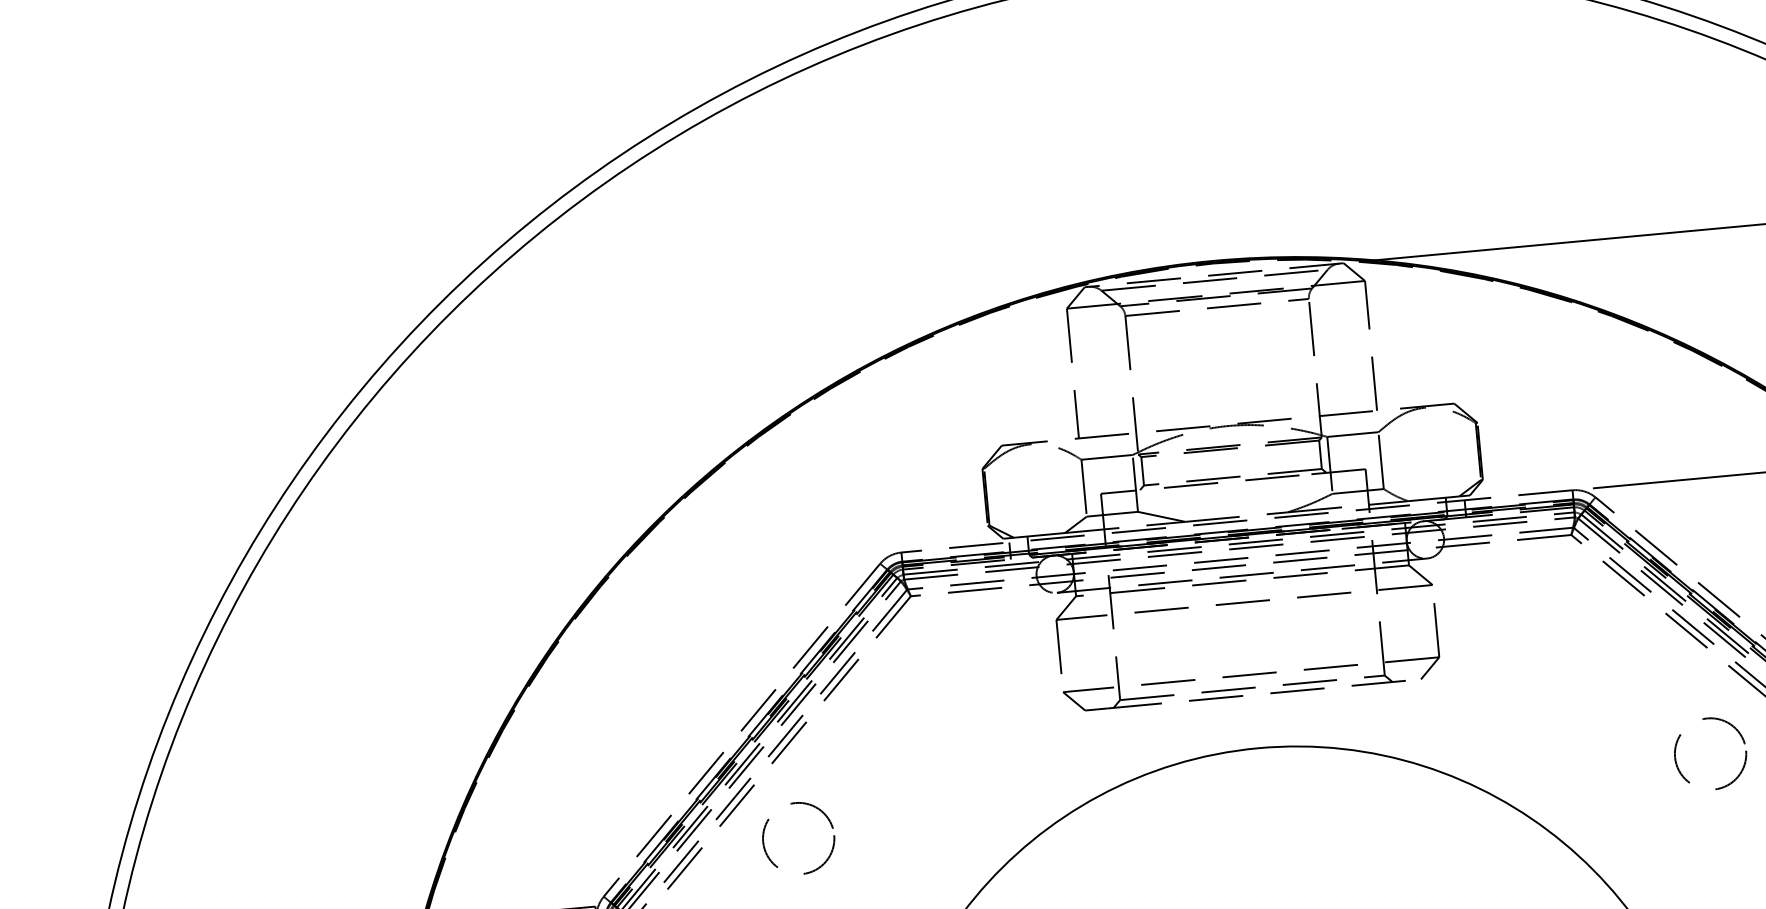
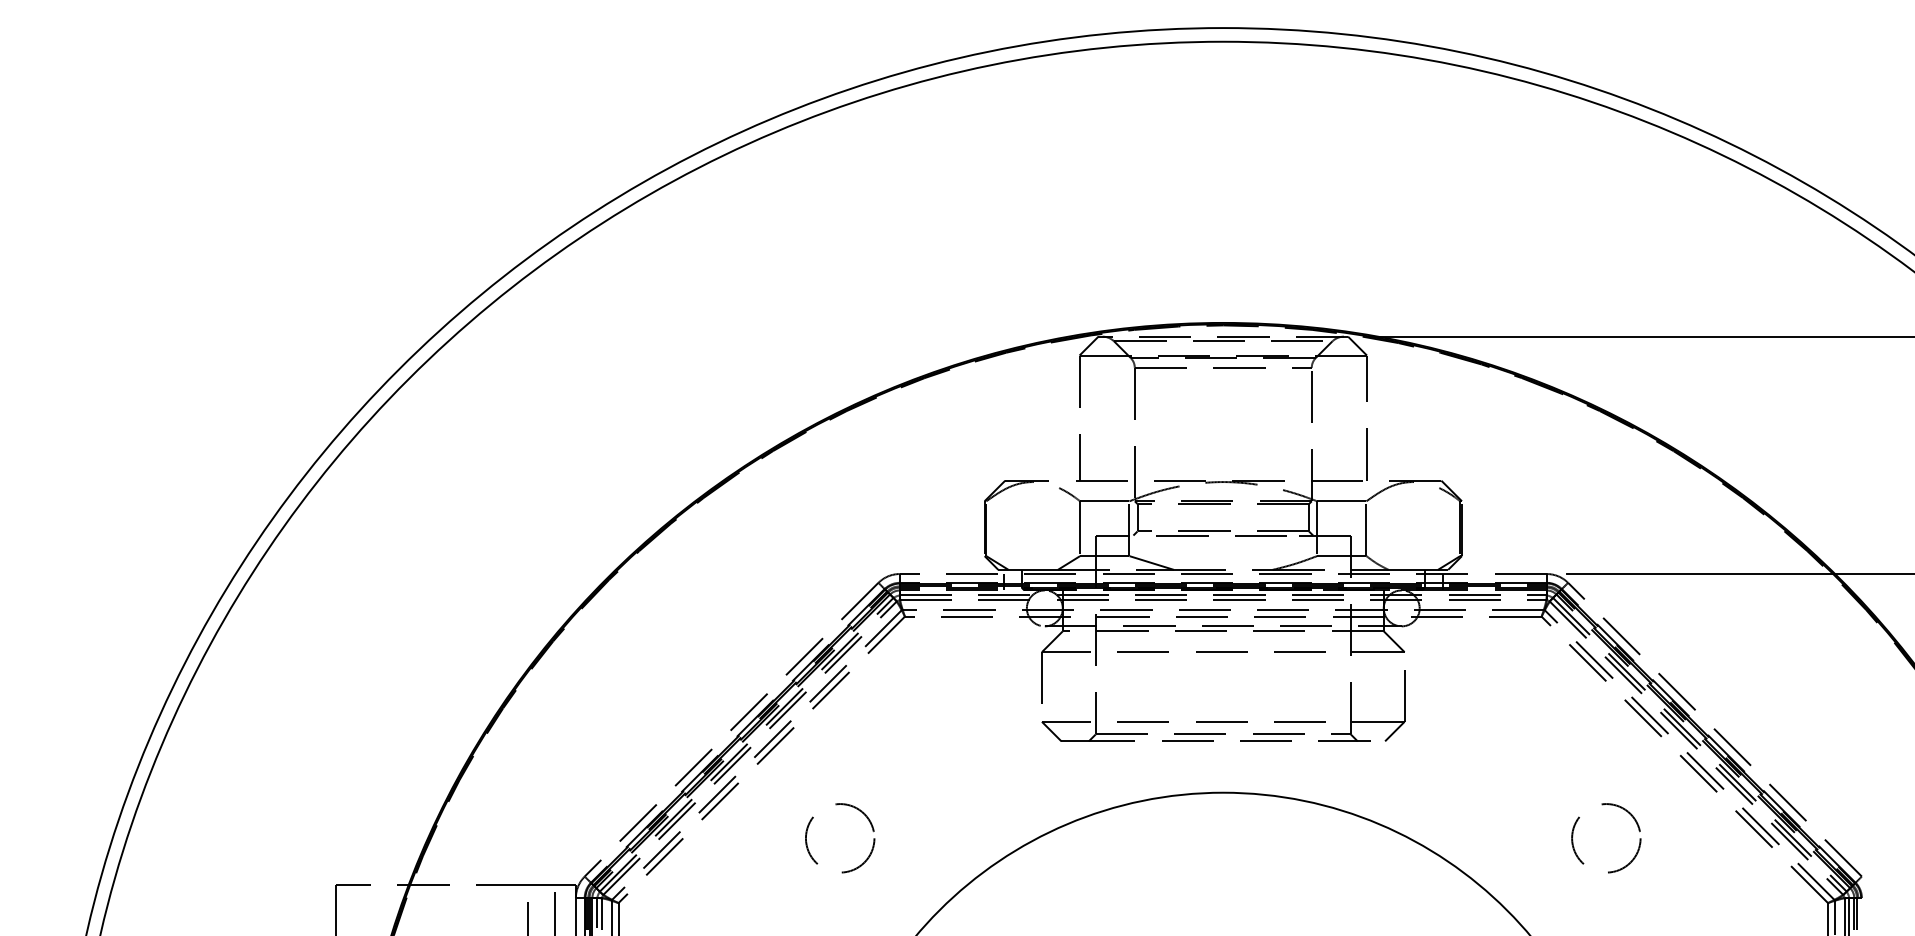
circle: (1710, 754) -> (1606, 838), moved
circle: (799, 838) -> (840, 838), moved

